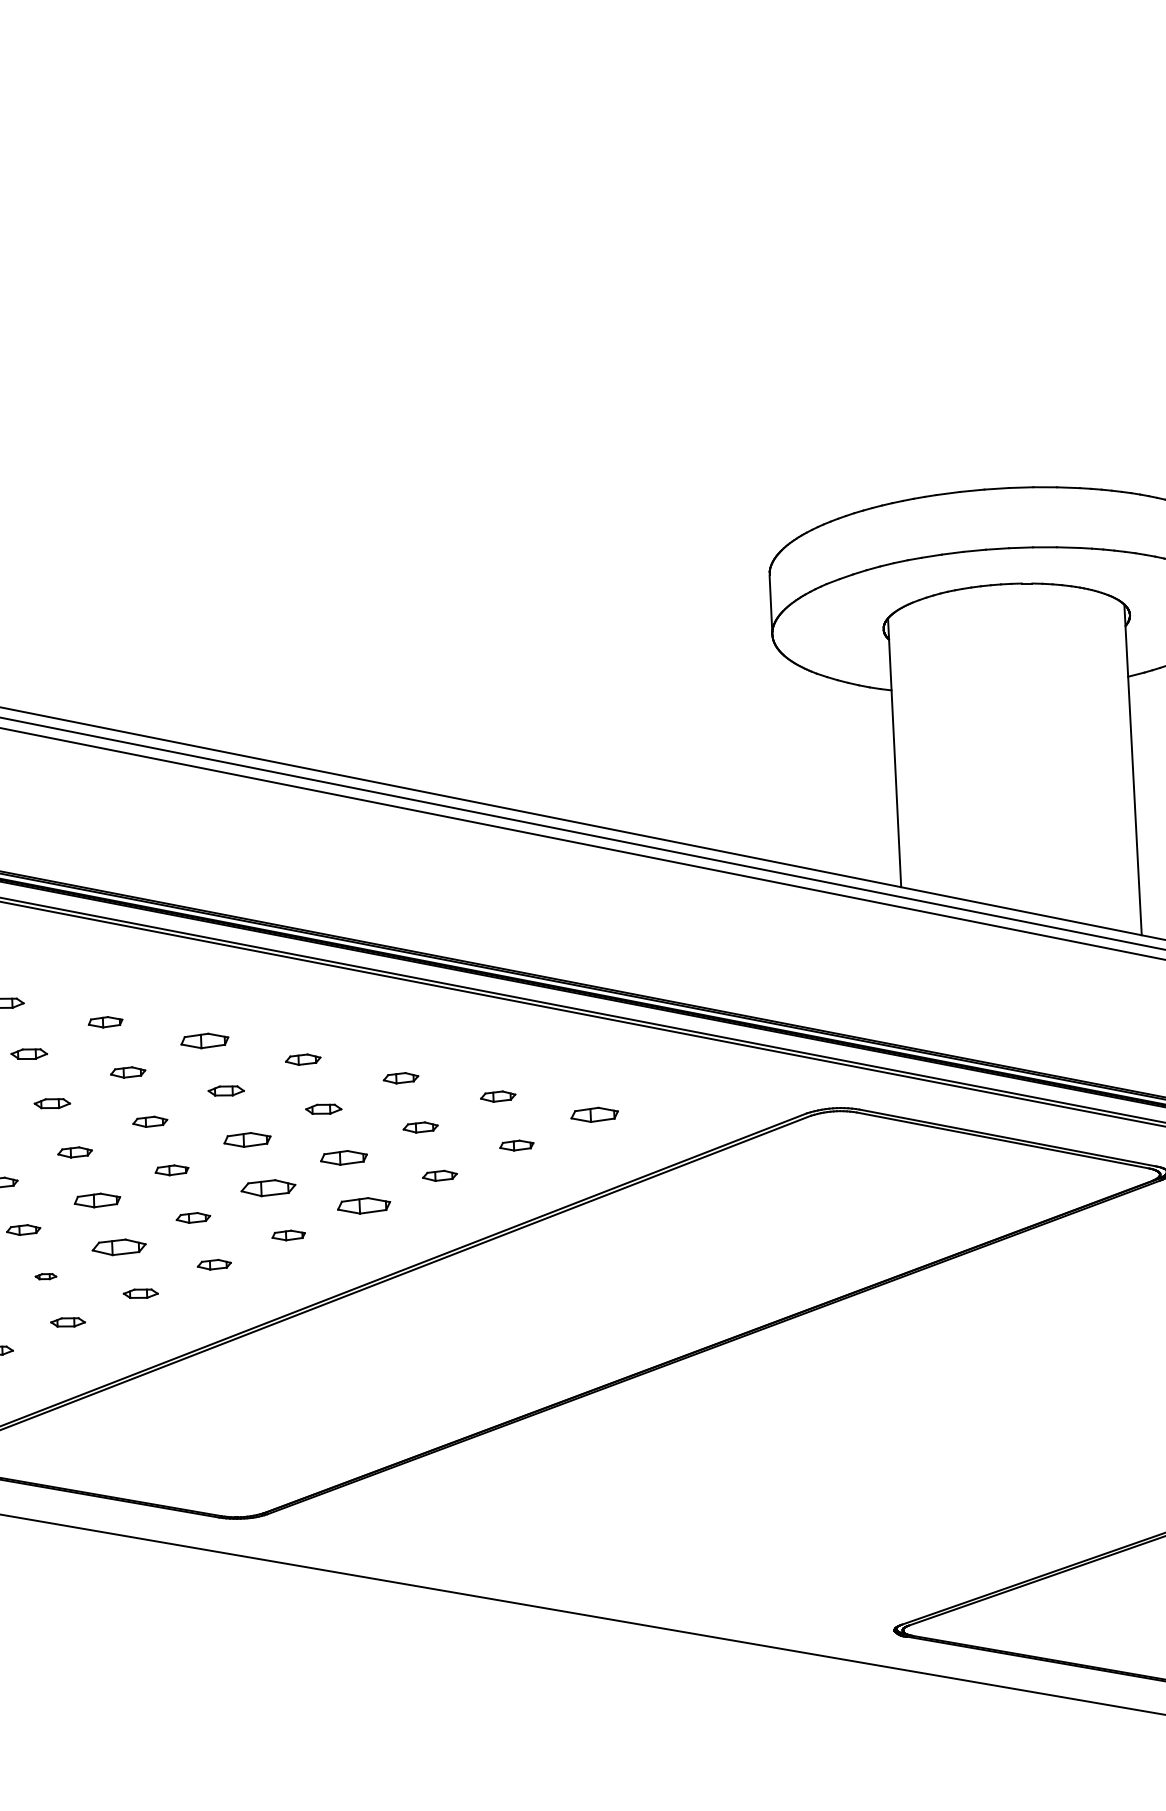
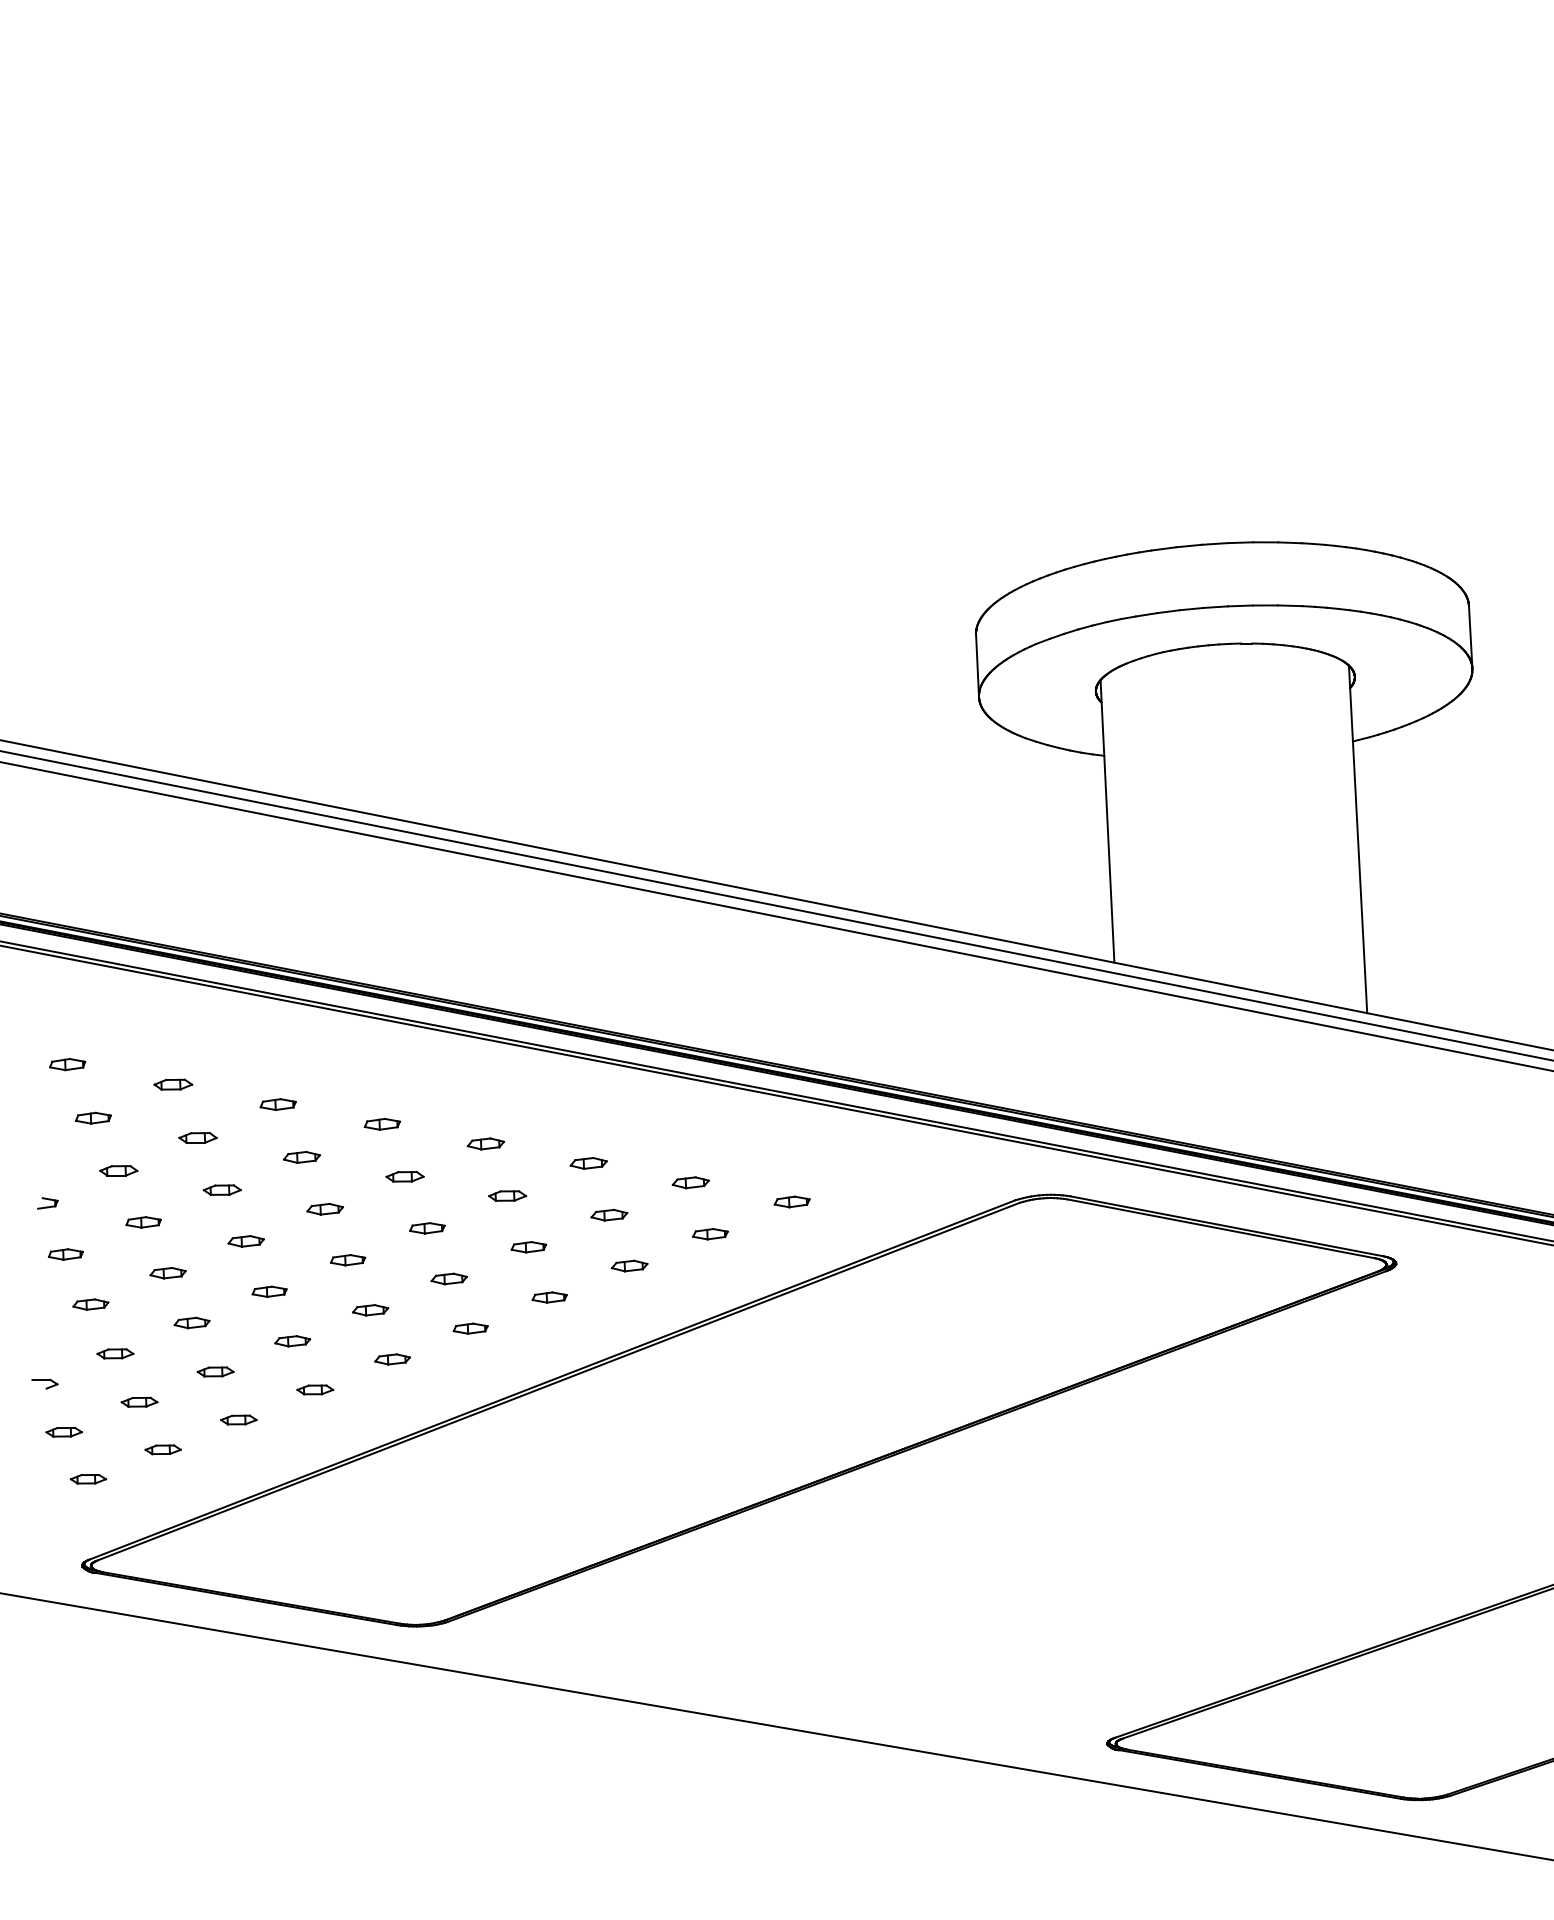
part: (203, 1041) -> (381, 1124), size x0.71
part: (593, 1114) -> (791, 1201), size x0.71
part: (247, 1140) -> (427, 1228), size x0.71
part: (343, 1158) -> (528, 1247), size x0.71
part: (267, 1187) -> (448, 1278), size x0.62
part: (97, 1200) -> (269, 1291), size x0.71
part: (363, 1205) -> (549, 1297), size x0.62
part: (119, 1247) -> (292, 1341), size x0.62
part: (45, 1276) -> (215, 1371), size x1.67

